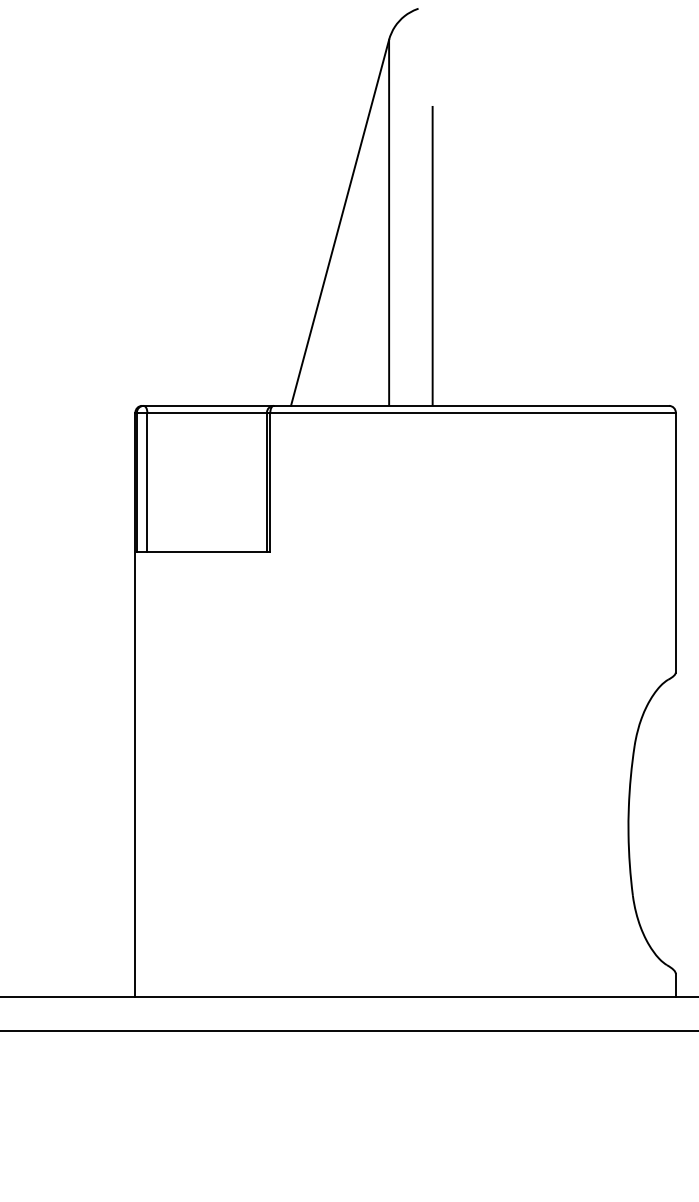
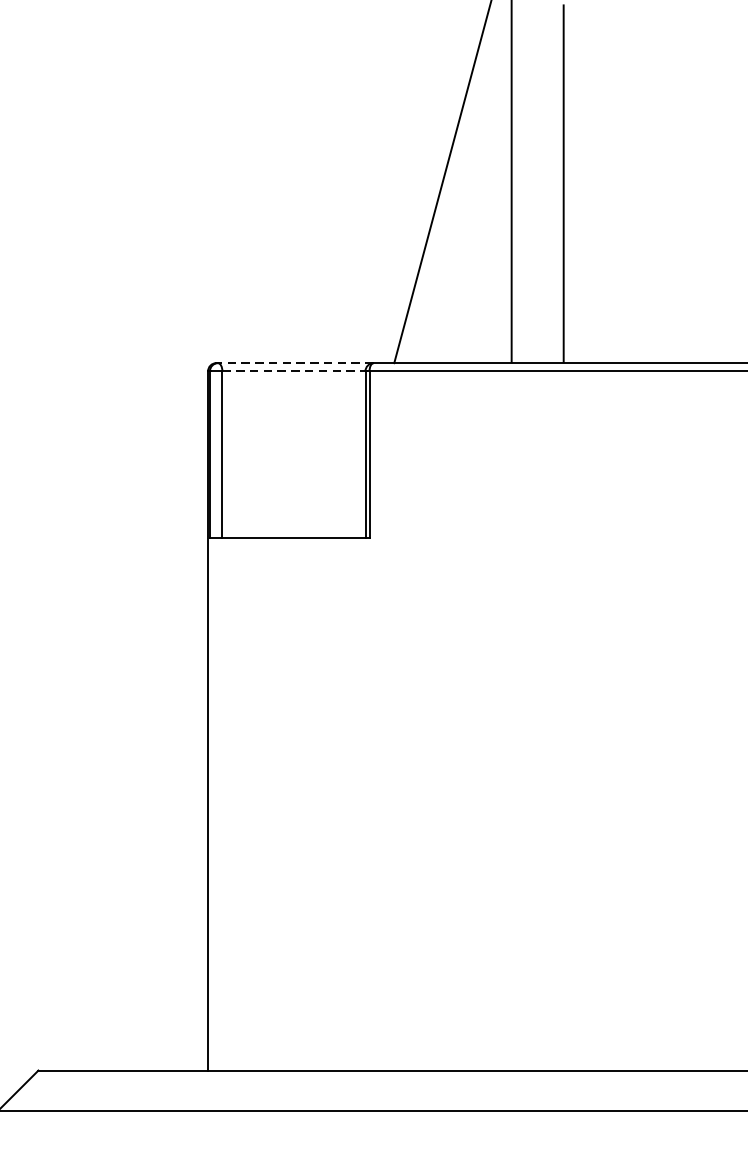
line: (208, 405) -> (295, 362), solid -> dashed
line: (207, 412) -> (294, 371), solid -> dashed

